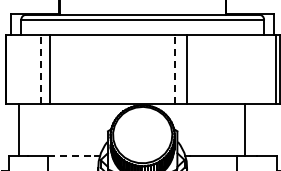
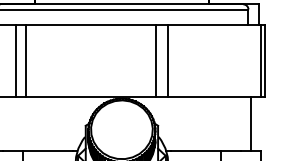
line: (41, 69) -> (16, 61), dashed -> solid
line: (174, 69) -> (155, 61), dashed -> solid
line: (245, 129) -> (250, 123), moved
line: (71, 155) -> (47, 151), dashed -> solid

